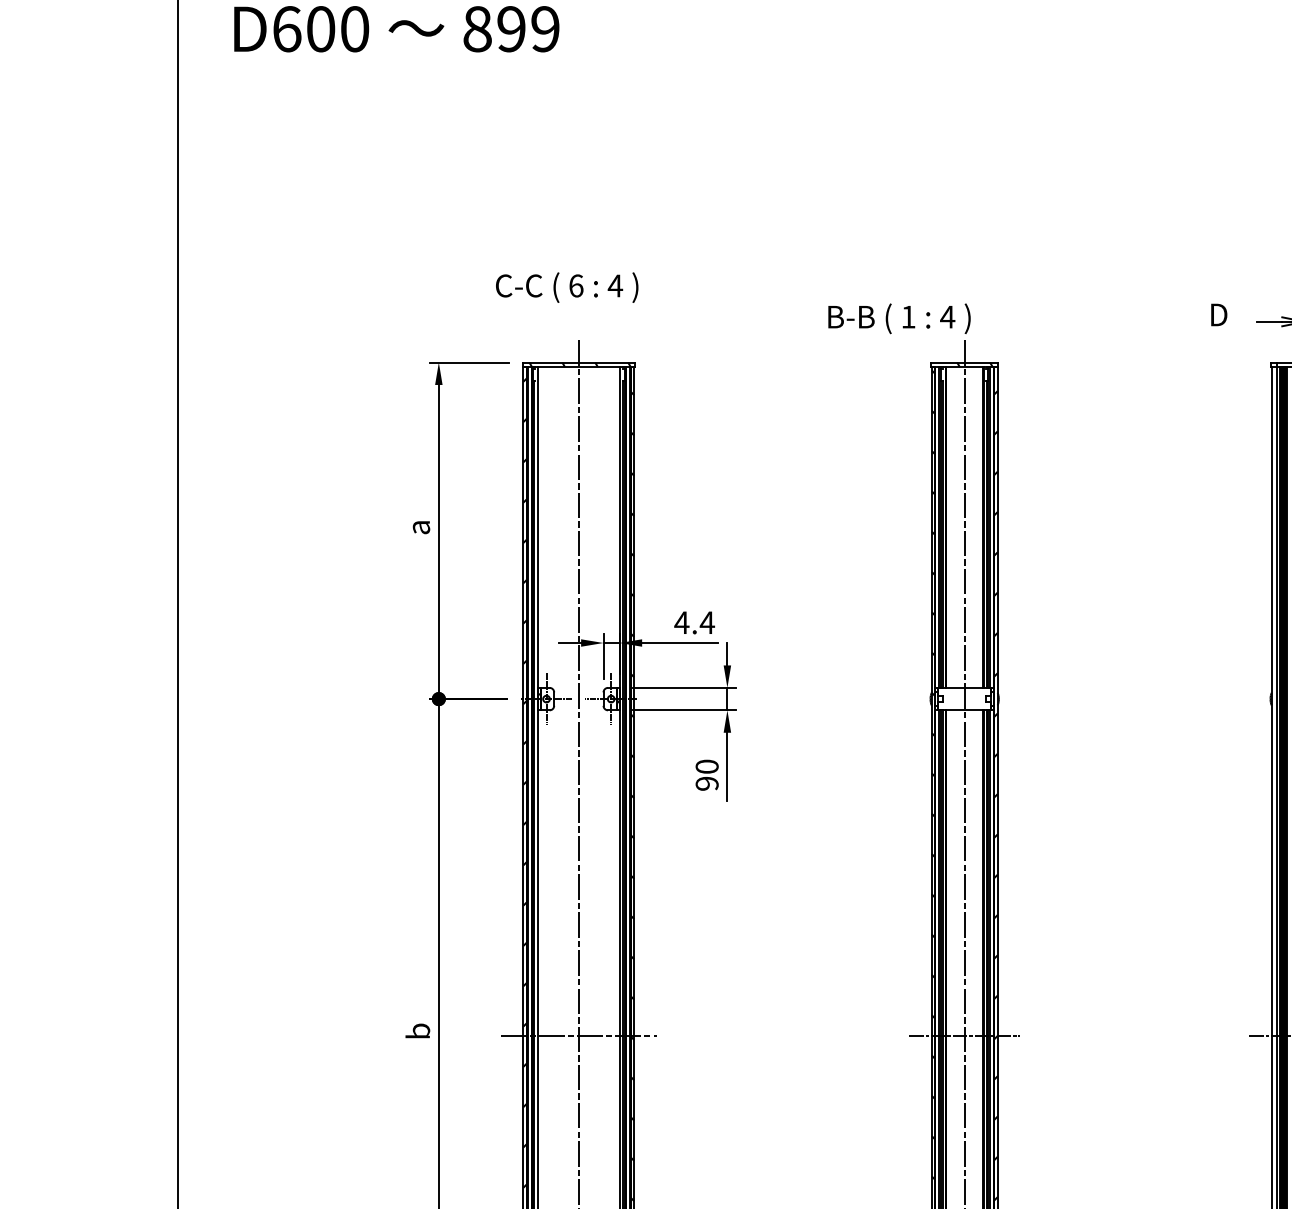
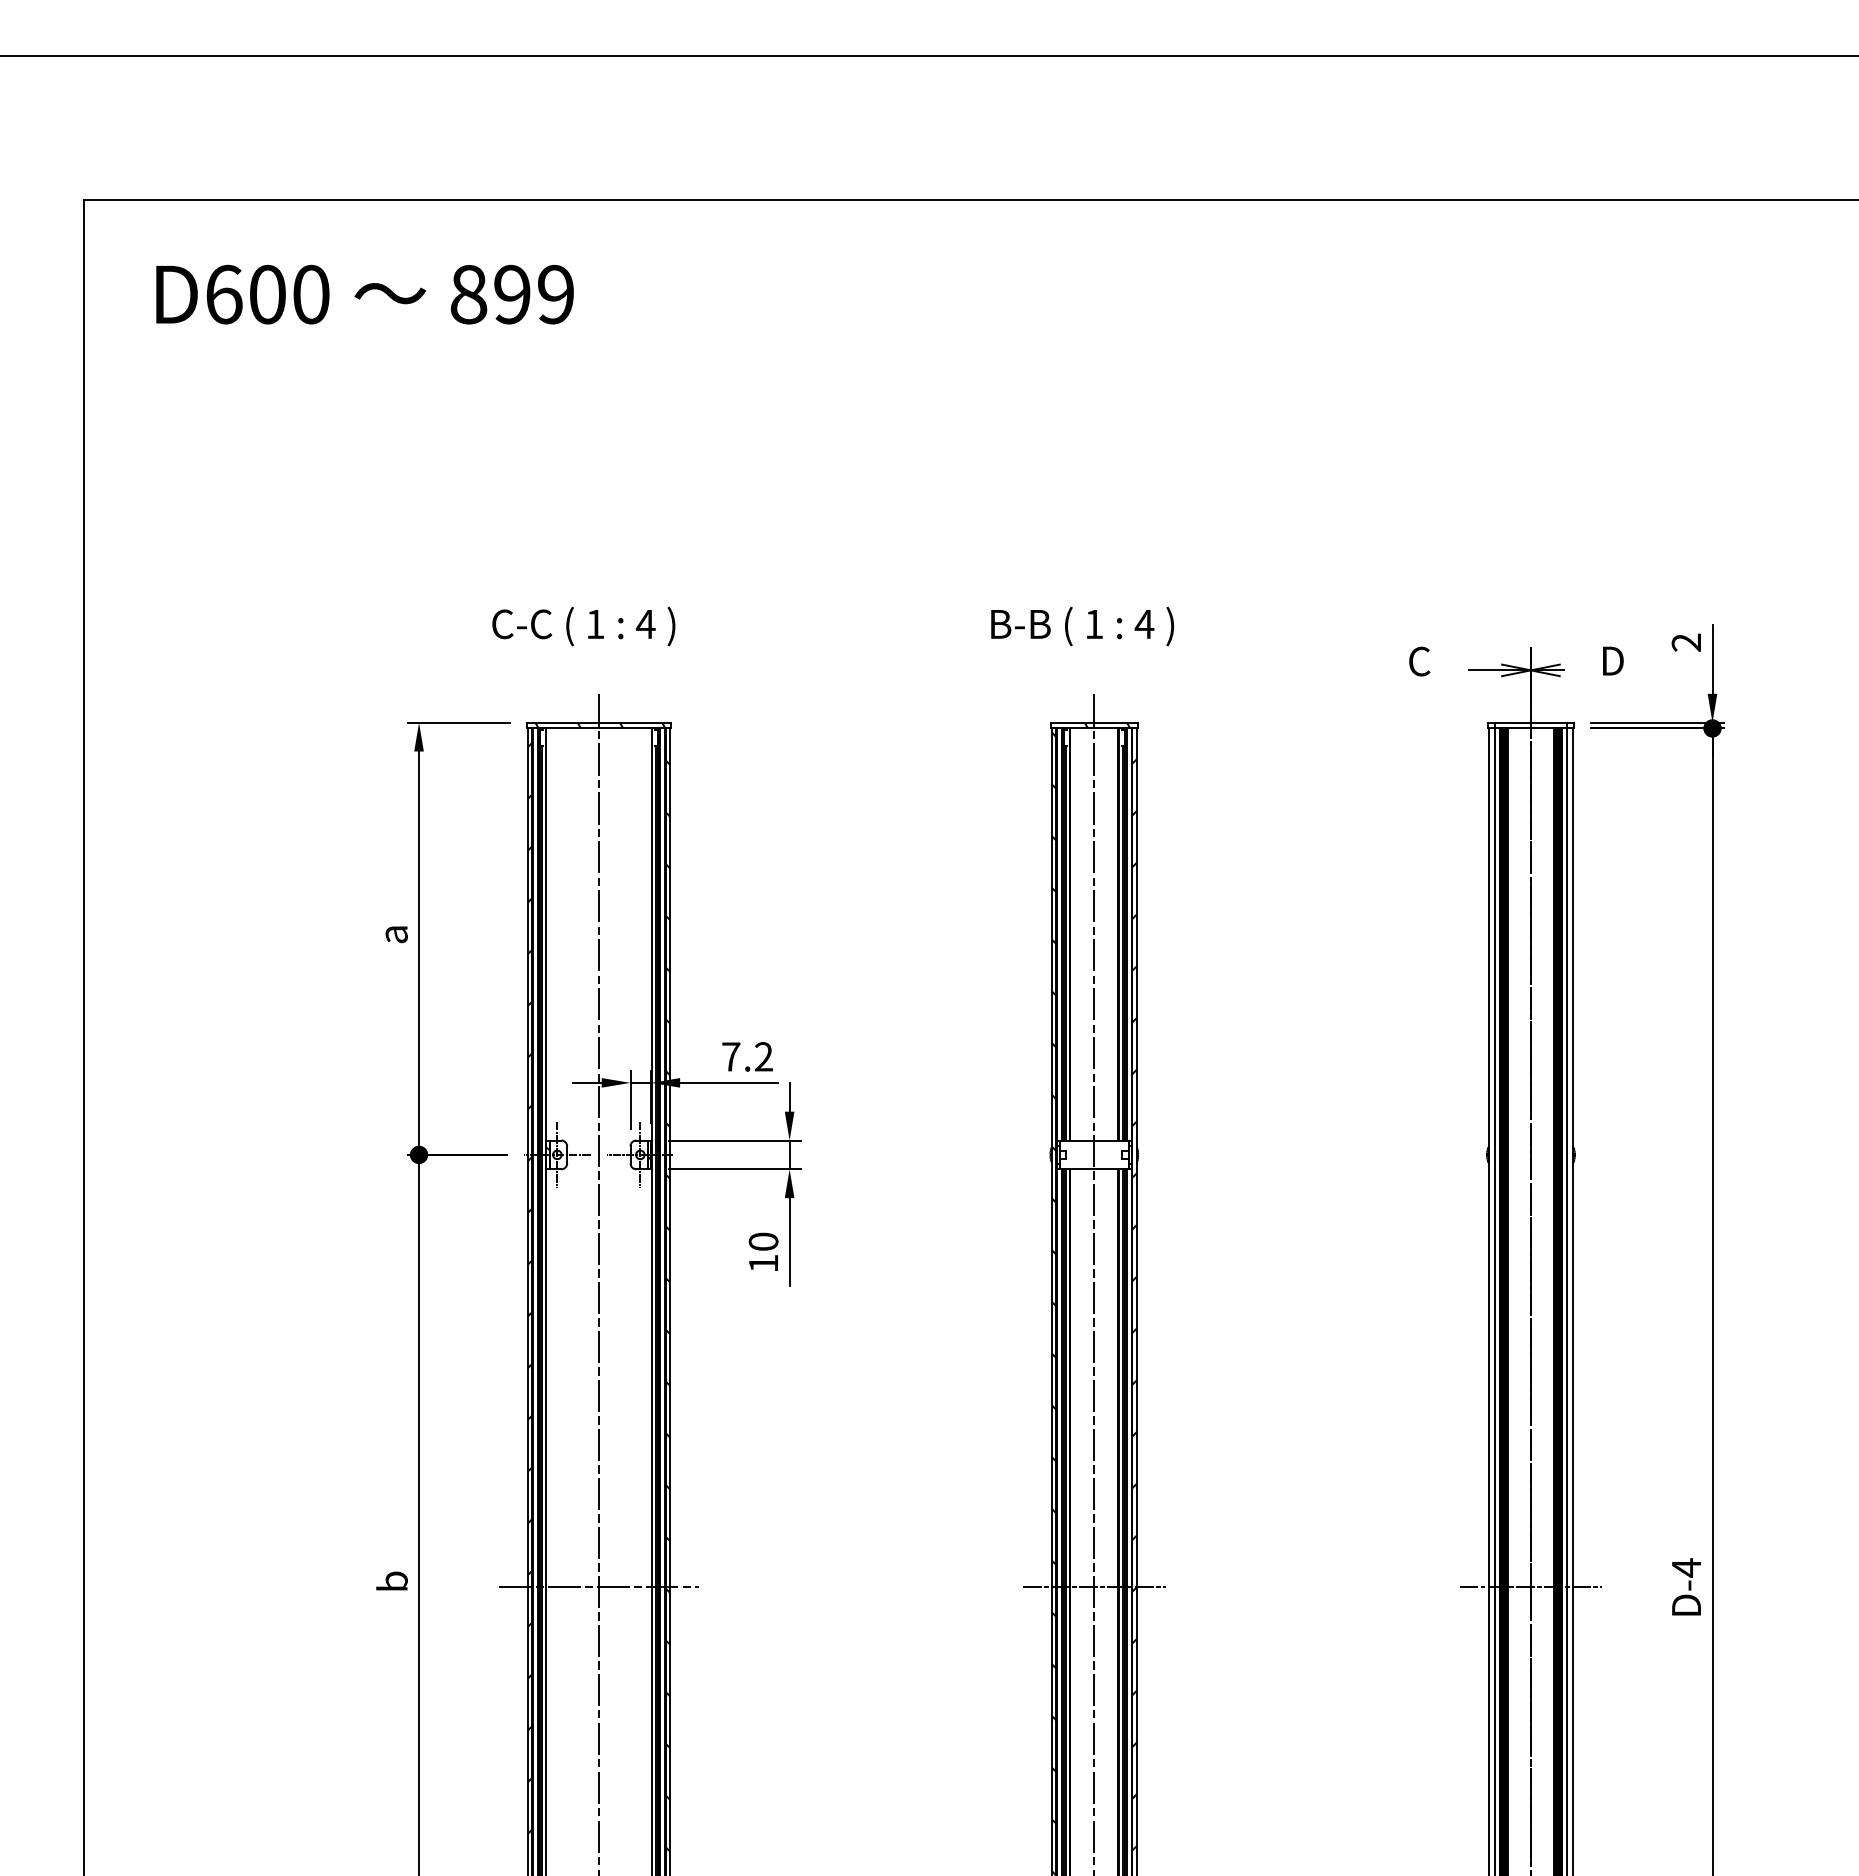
text: (576, 286) -> (595, 624), 6 -> 1
text: (1218, 314) -> (1420, 661), D -> C
text: (899, 318) -> (1082, 626), moved
text: (694, 622) -> (747, 1056), 4.4 -> 7.2
text: (707, 783) -> (763, 1263), 90 -> 10

